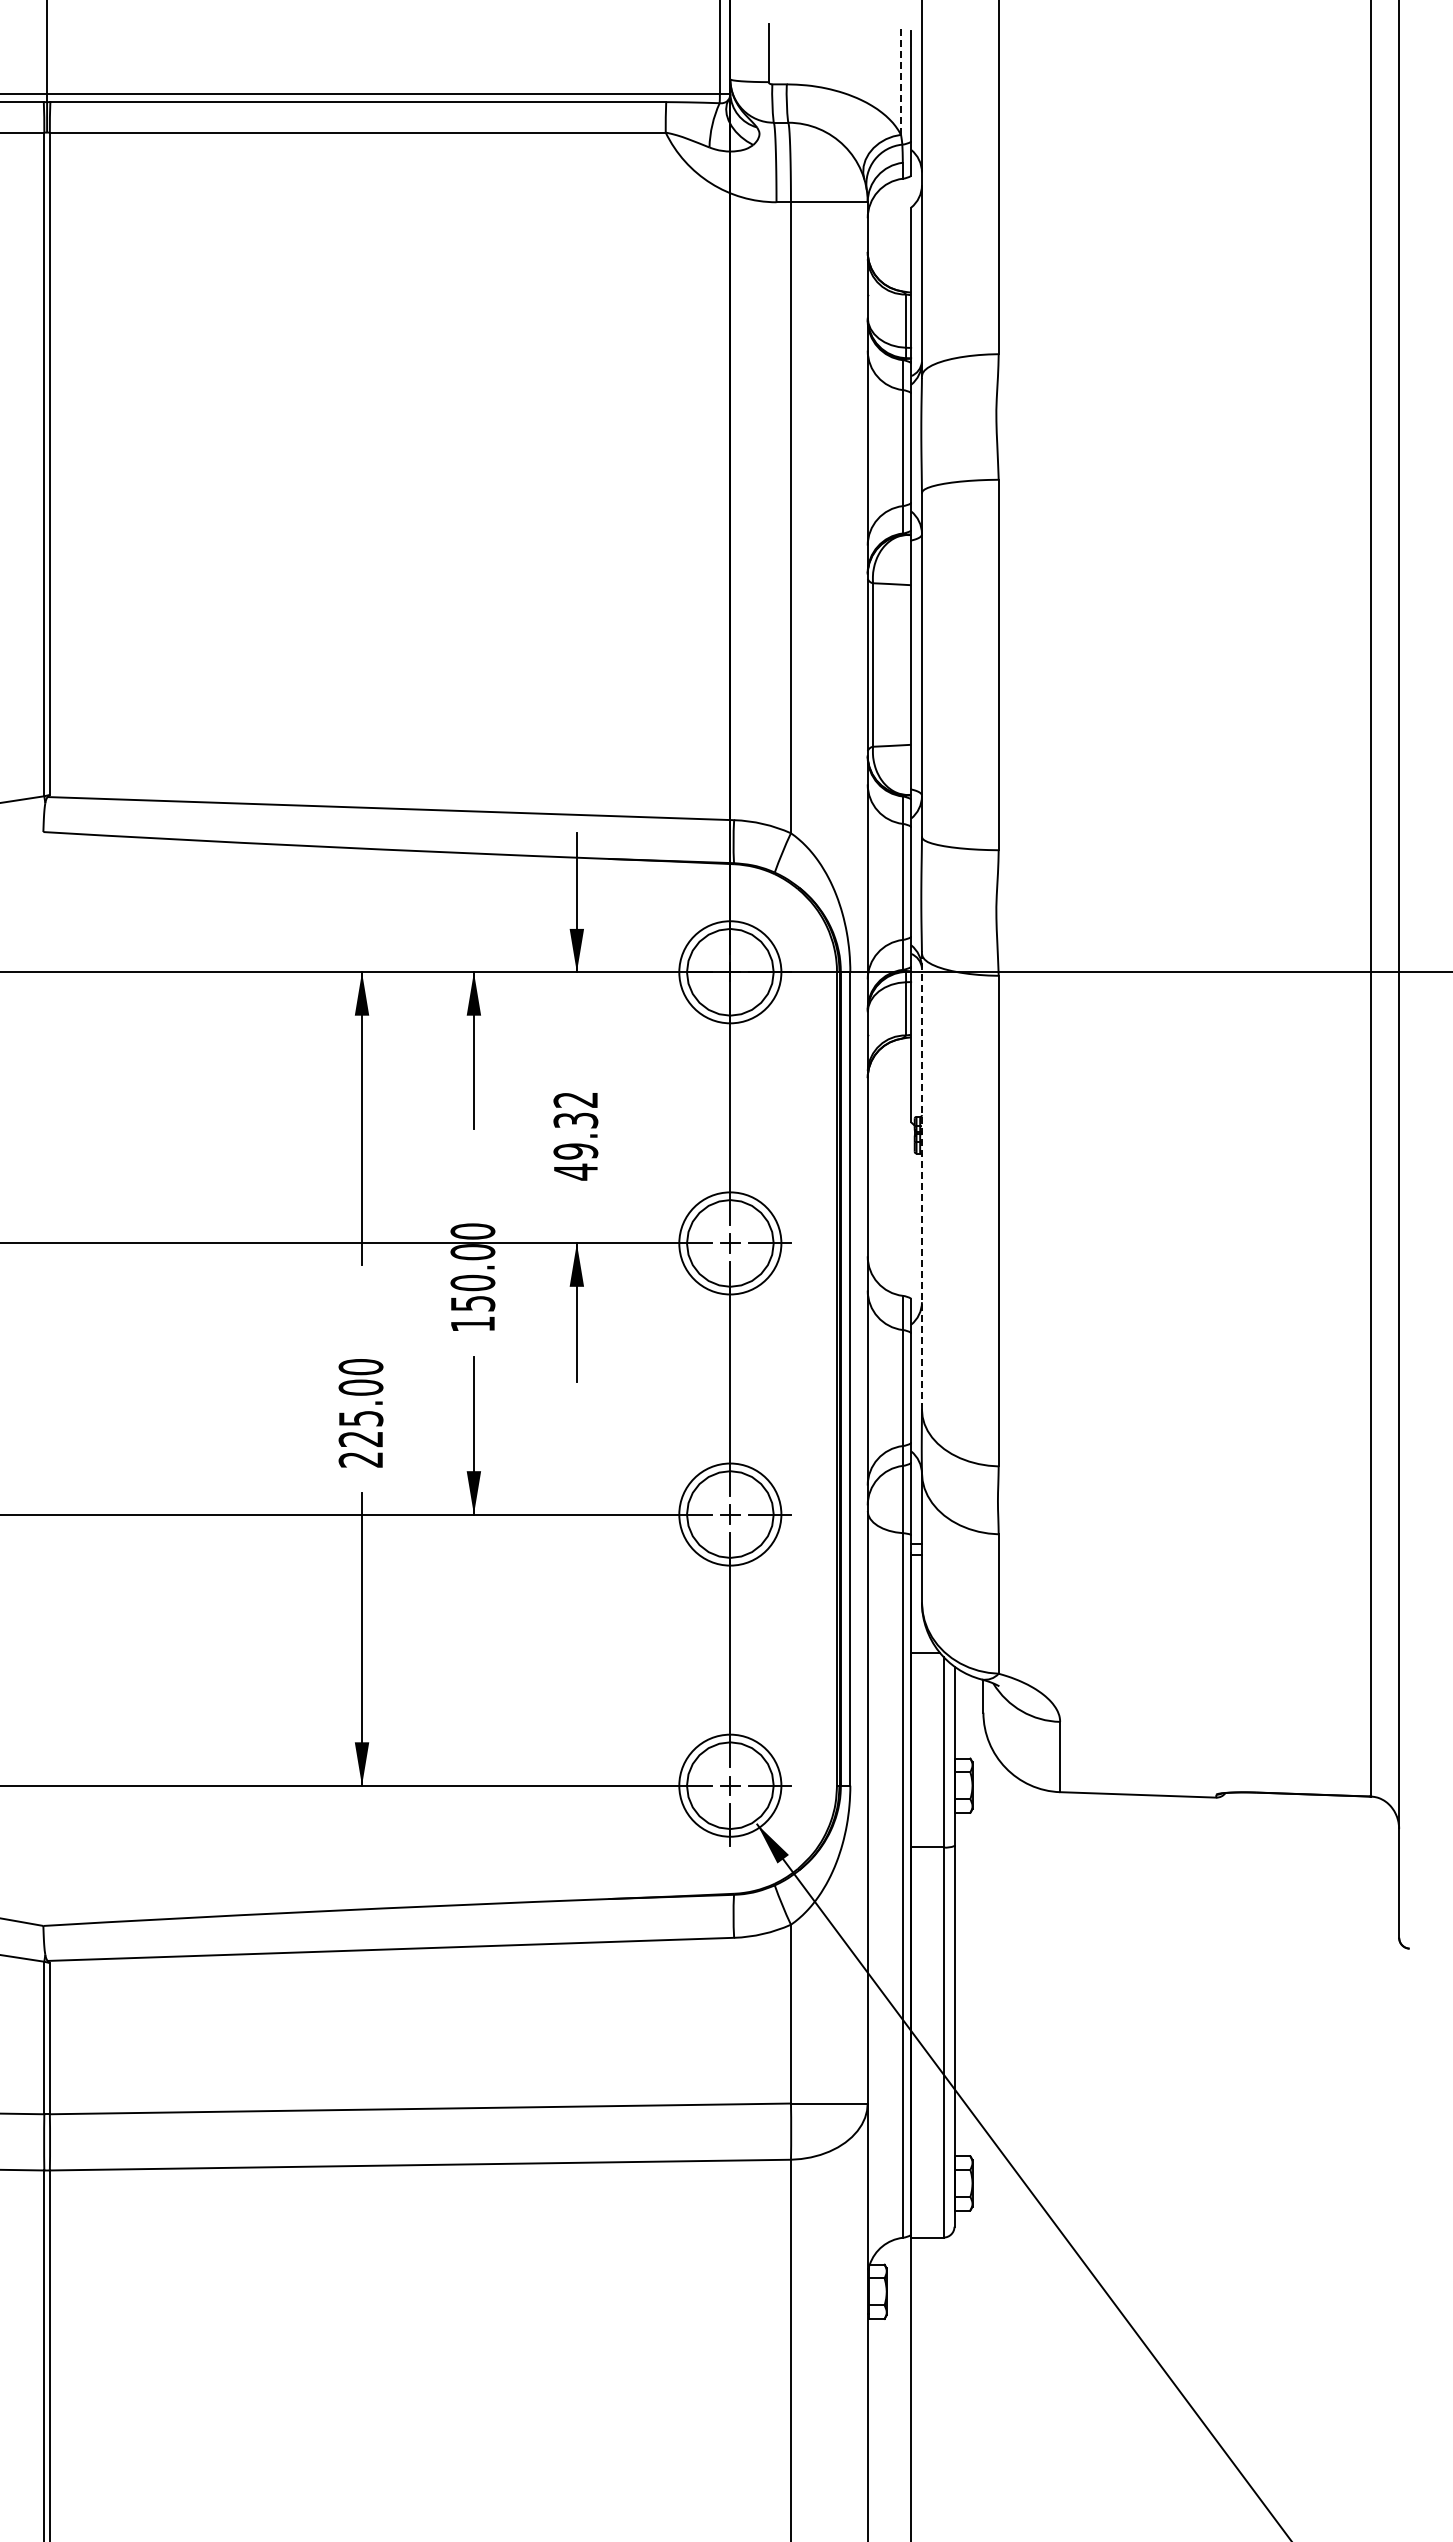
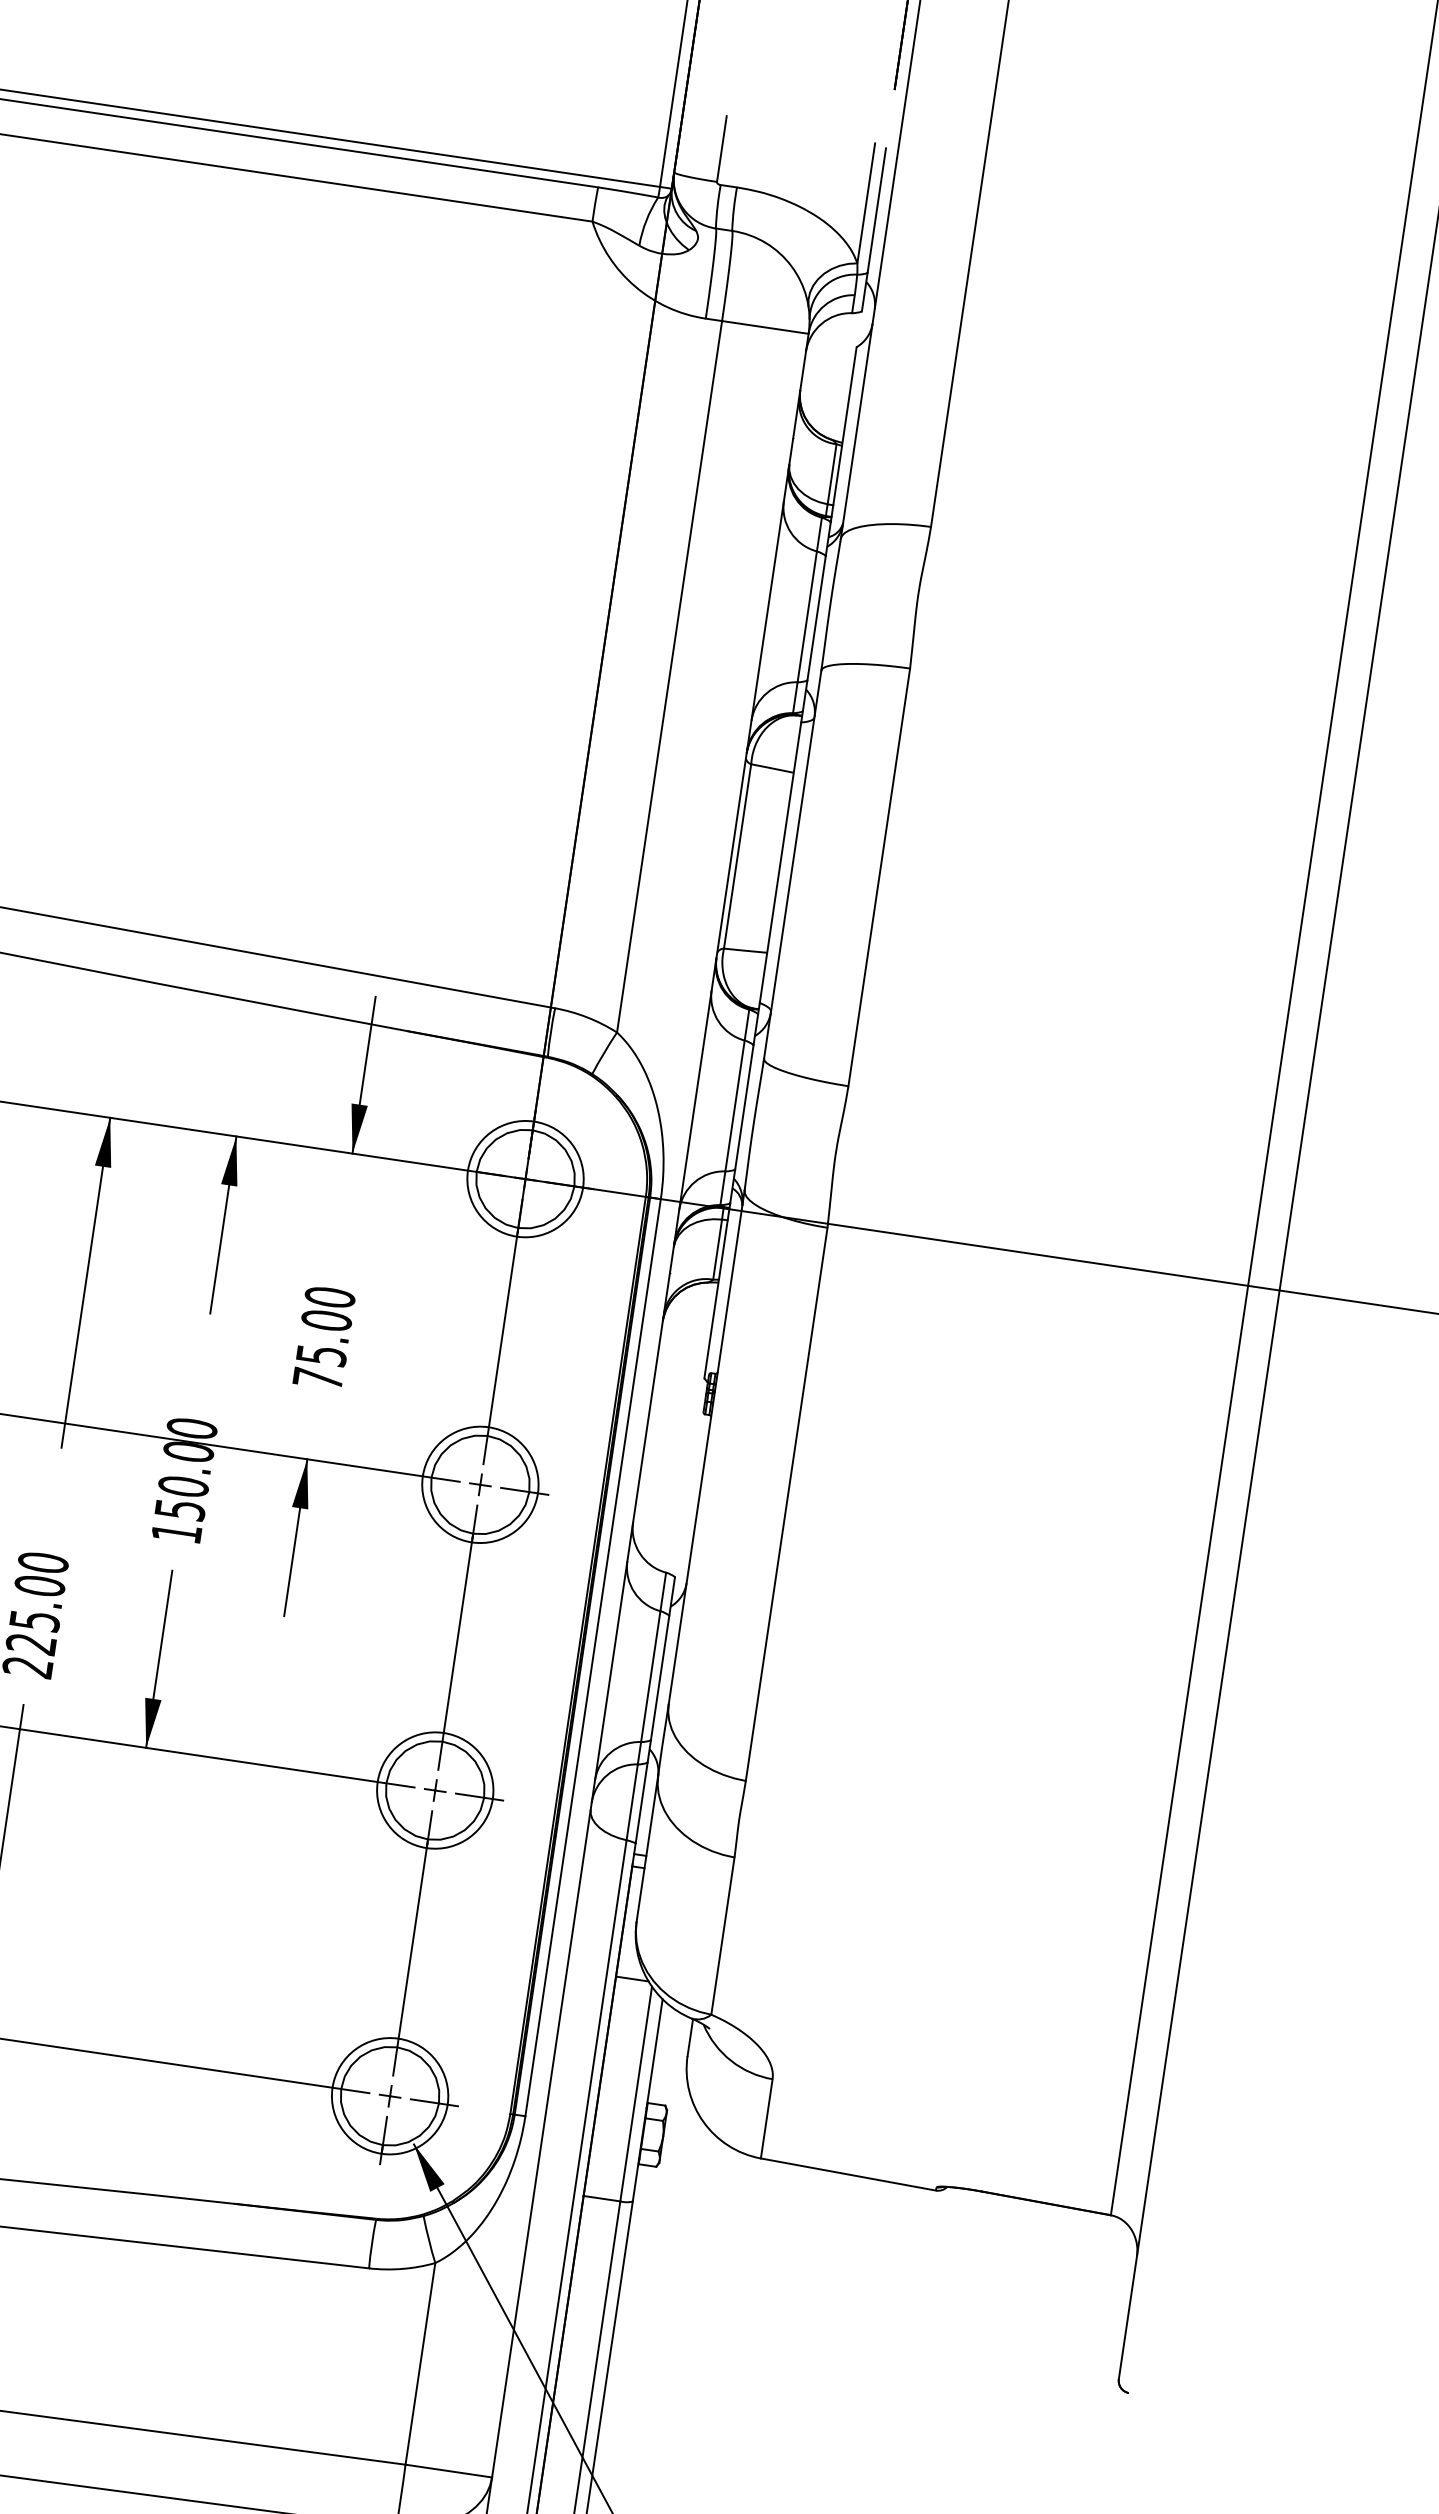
line: (901, 81) -> (866, 203), dashed -> solid
text: (575, 1135) -> (323, 1337), 49.32 -> 75.00
line: (921, 1181) -> (706, 1446), dashed -> solid

